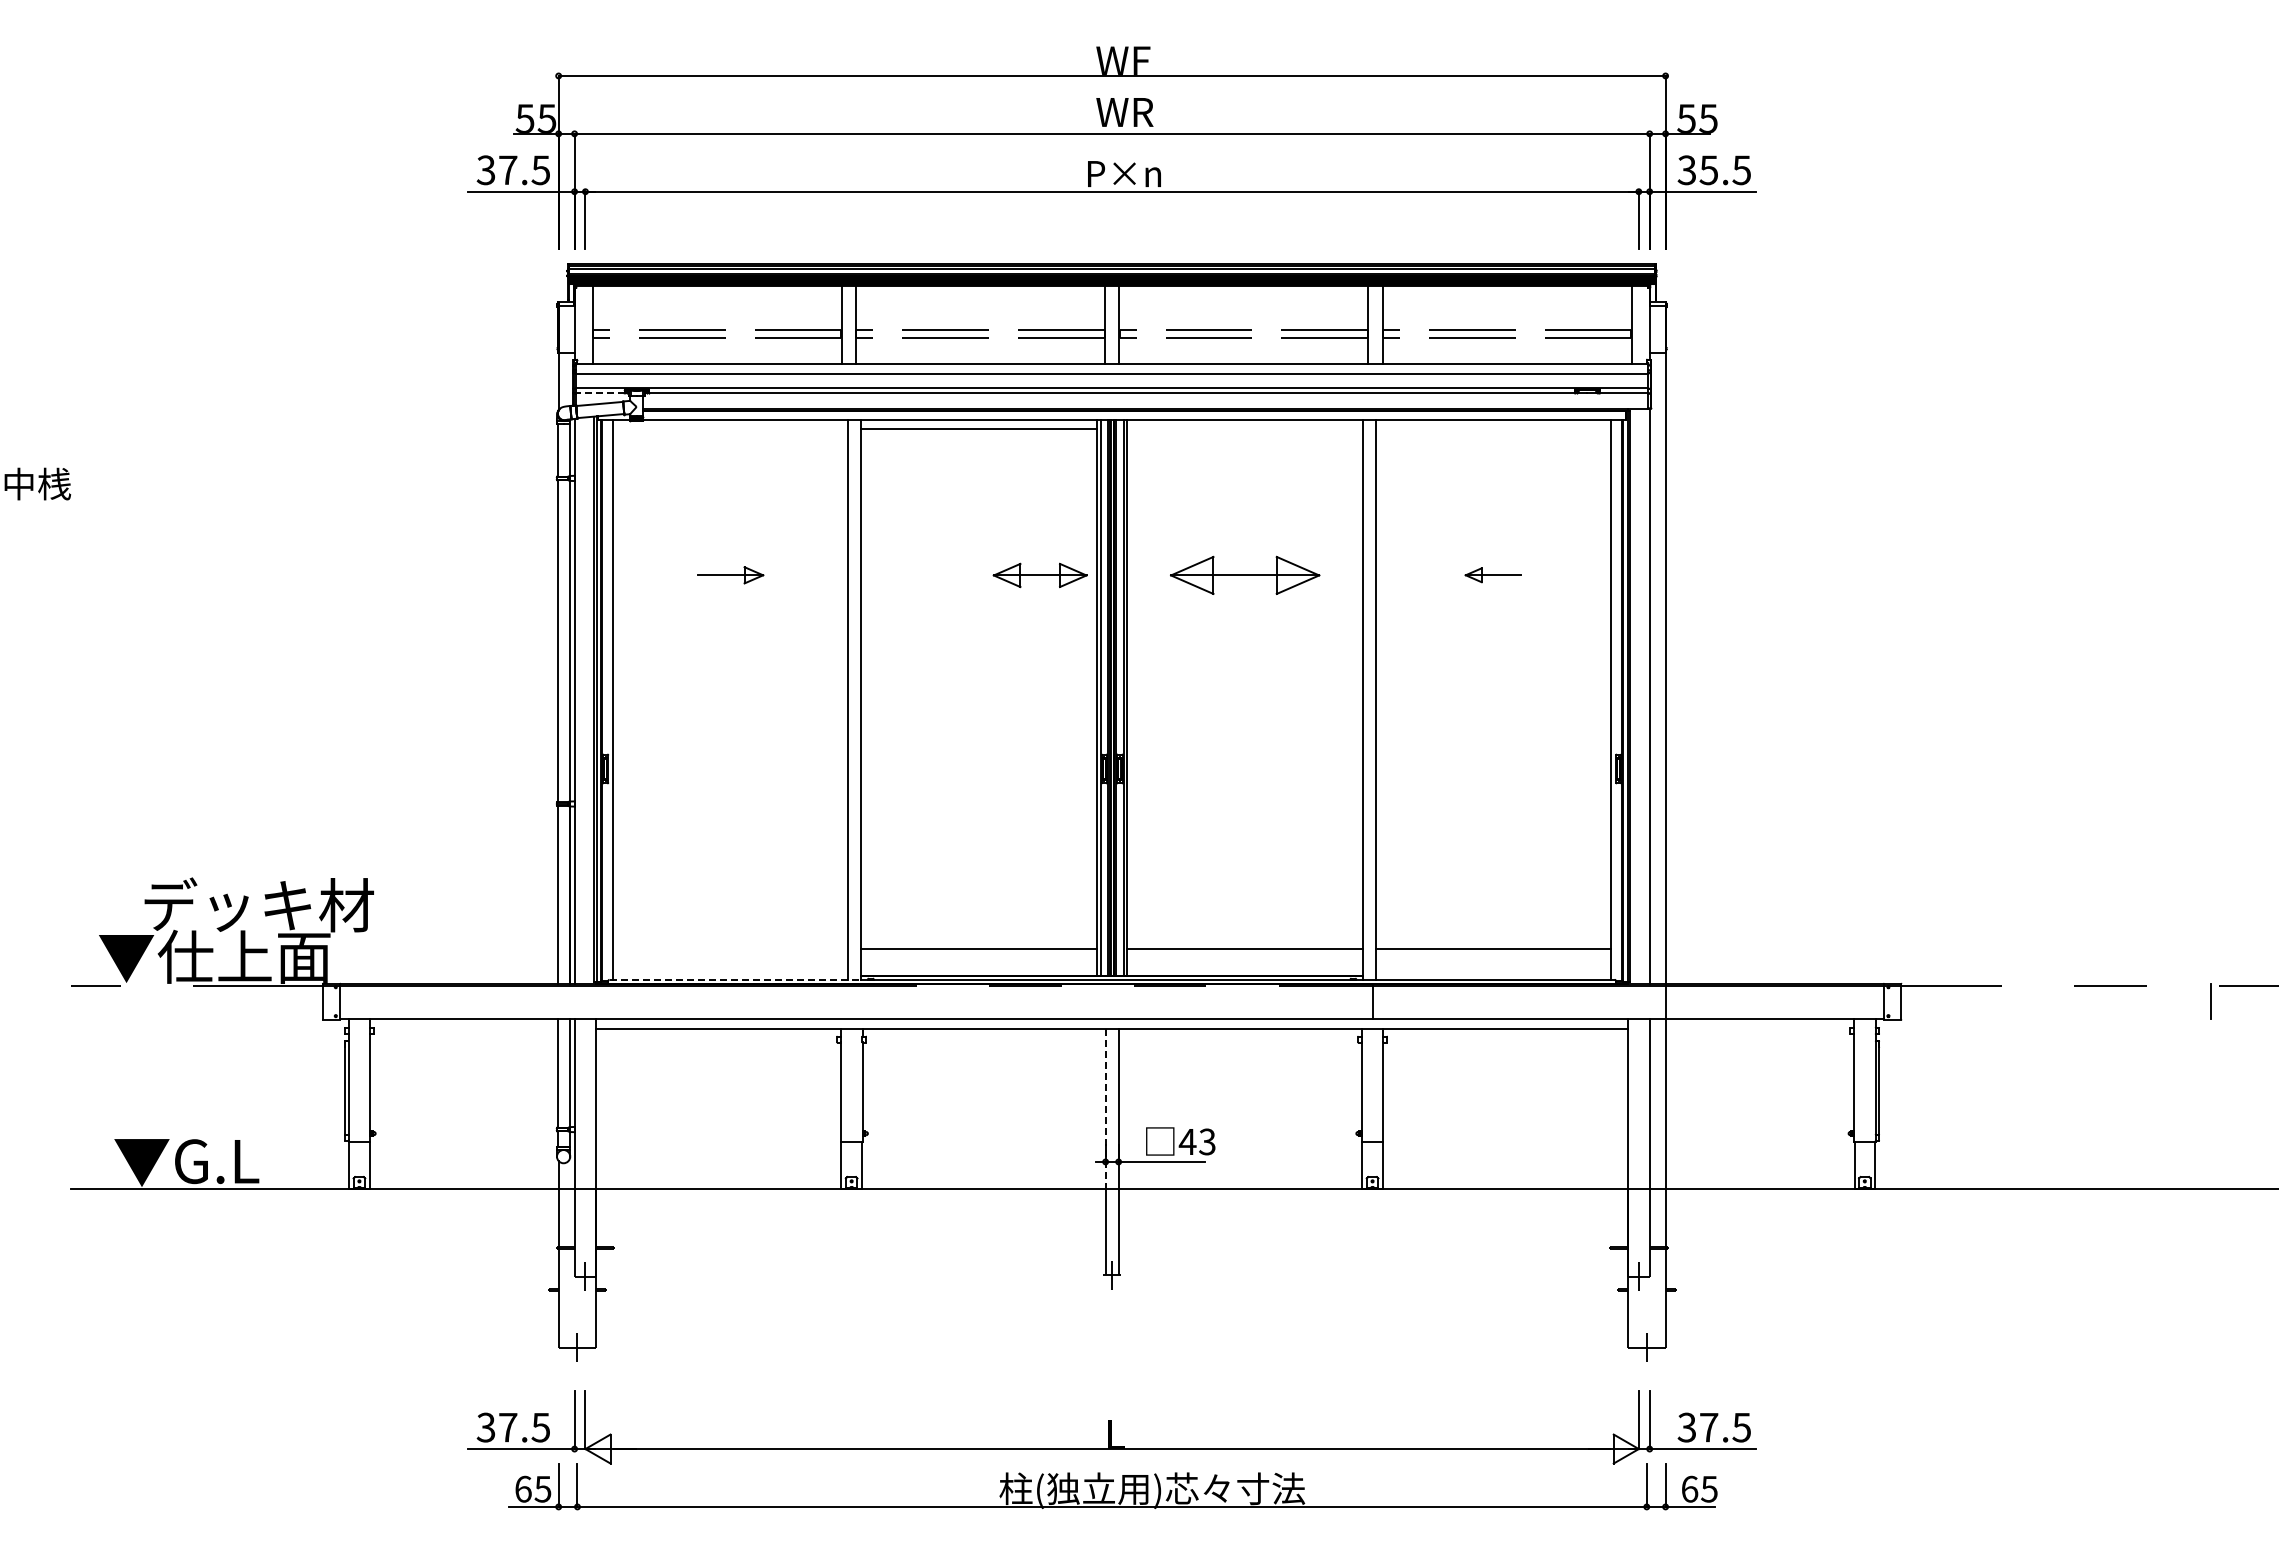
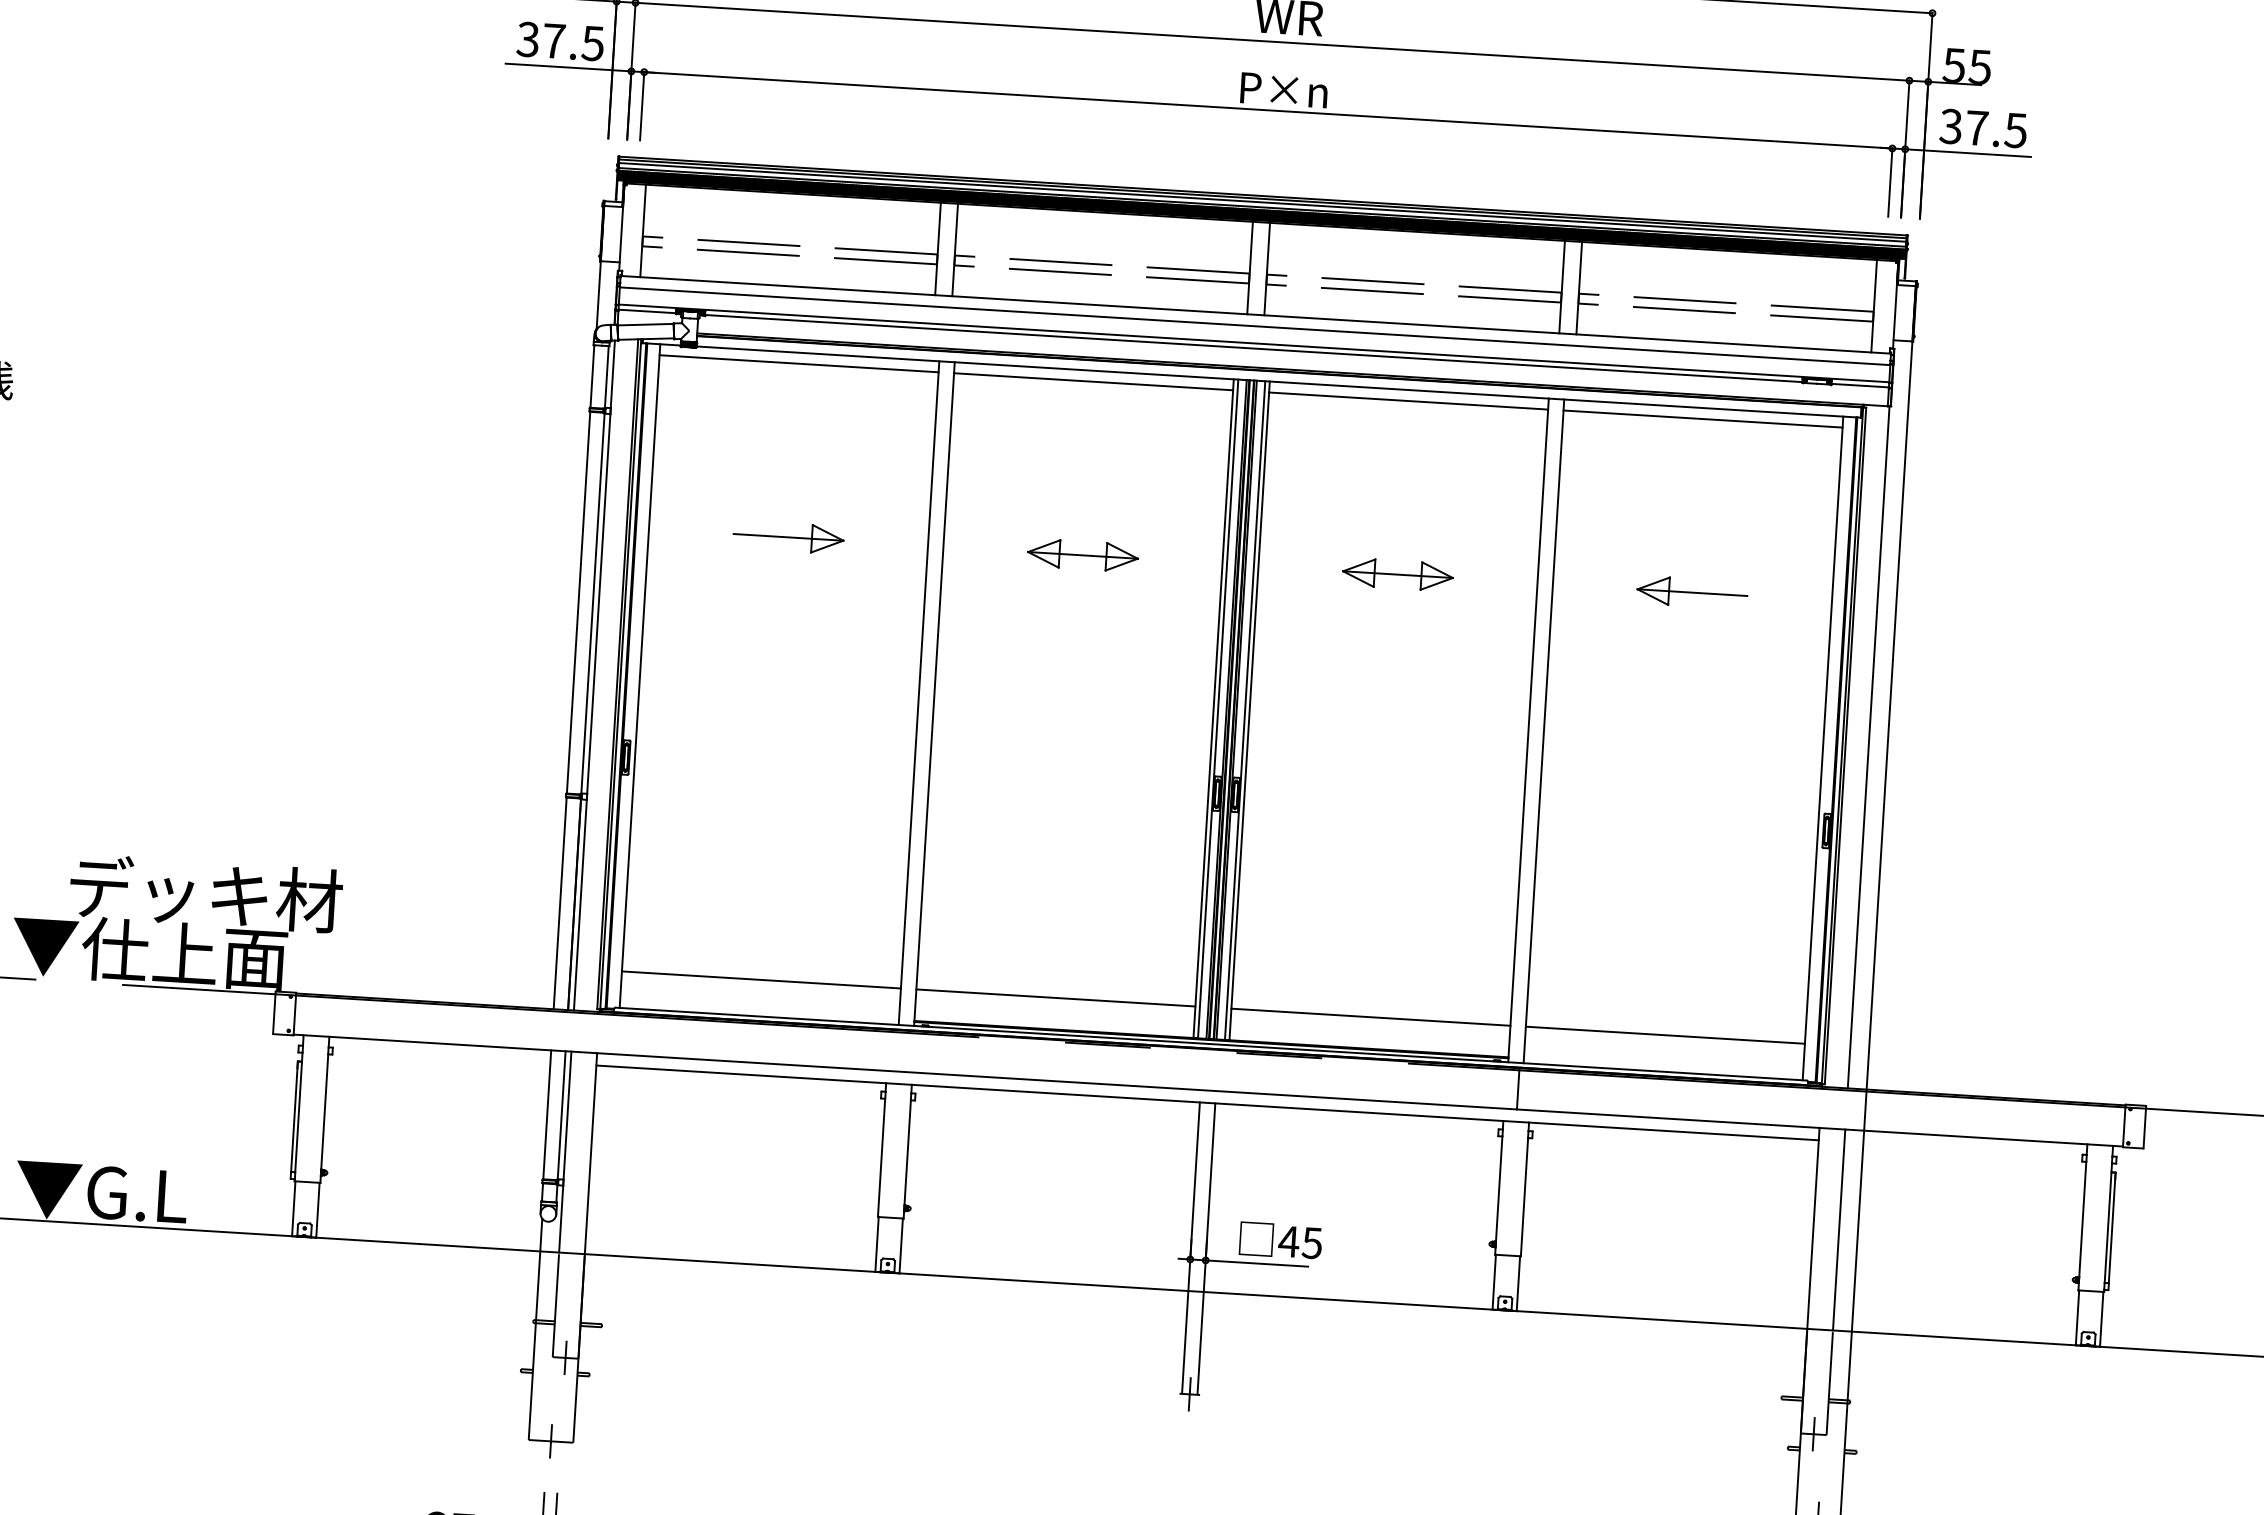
text: (1708, 170) -> (1976, 128), 35.5 -> 37.5
line: (599, 392) -> (646, 311), dashed -> solid
line: (730, 428) -> (798, 363), added
line: (1244, 428) -> (1407, 400), added
line: (1493, 428) -> (1703, 418), added
part: (730, 574) -> (788, 536), size x1.43
part: (1493, 574) -> (1692, 591), size x1.67
part: (1039, 575) -> (1082, 555), moved
part: (1244, 575) -> (1397, 574), size x0.62
line: (730, 948) -> (761, 979), added
line: (735, 979) -> (764, 1016), dashed -> solid
line: (1105, 1109) -> (1193, 1197), dashed -> solid
text: (1207, 1141) -> (1312, 1242), 43 -> 45

